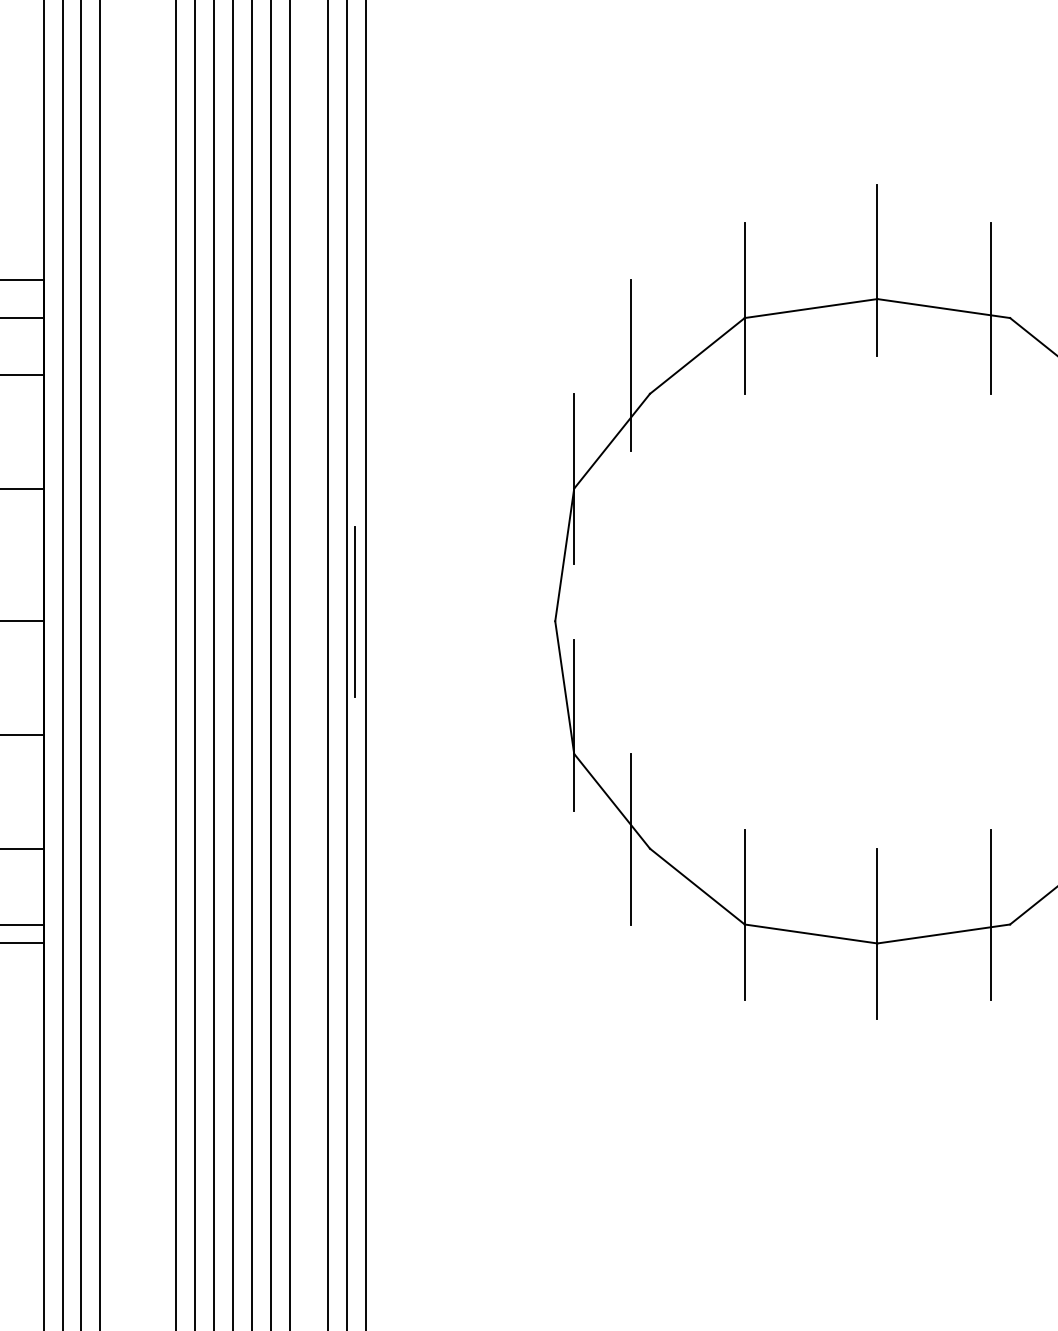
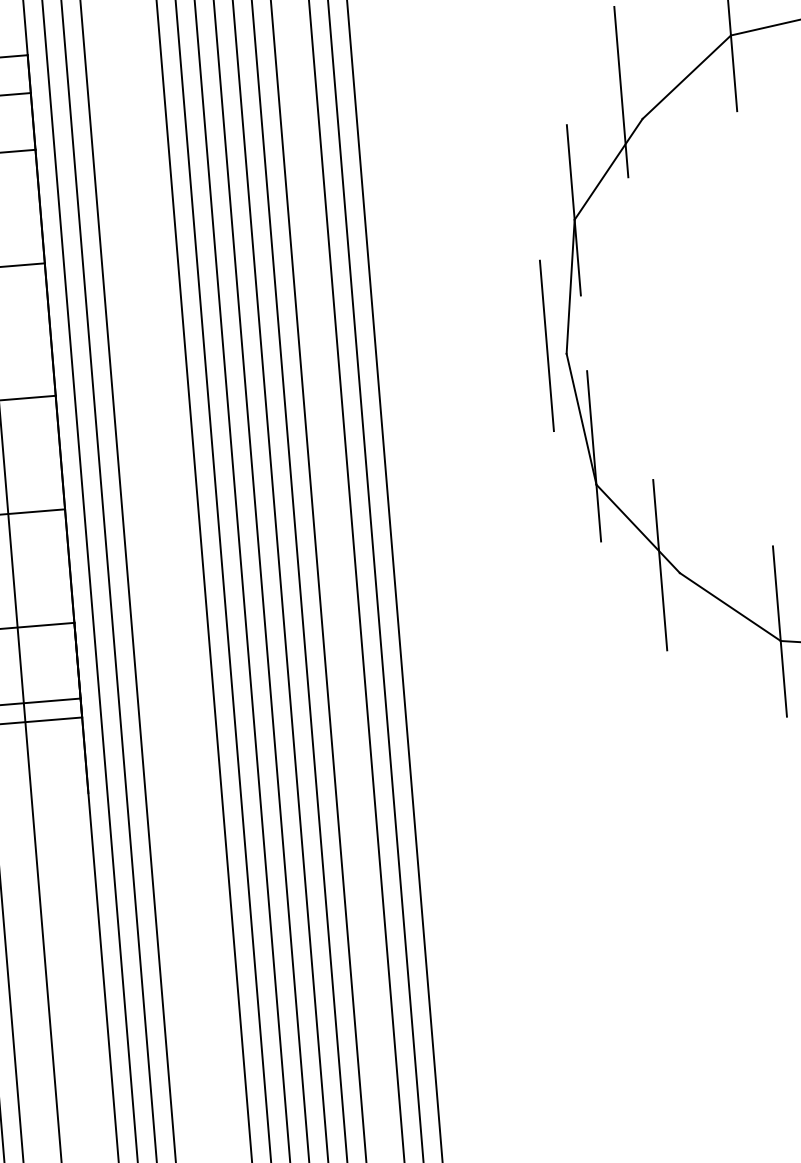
line: (354, 611) -> (546, 345), moved

